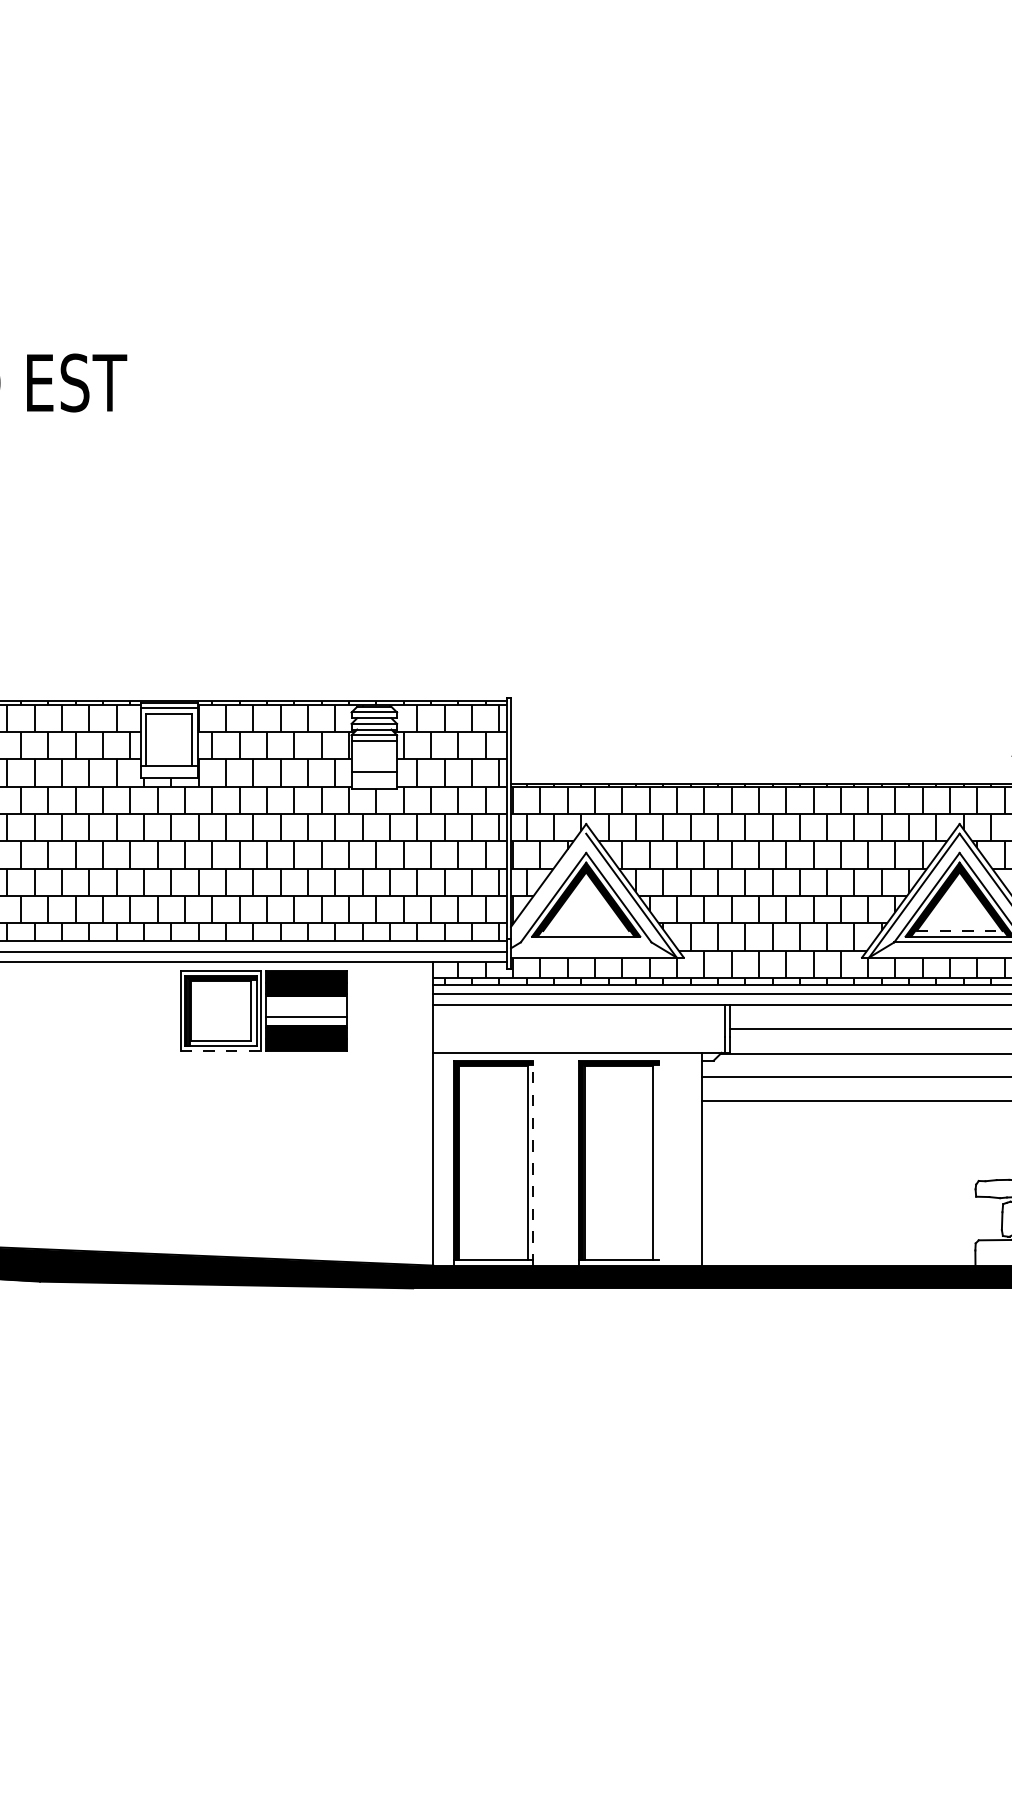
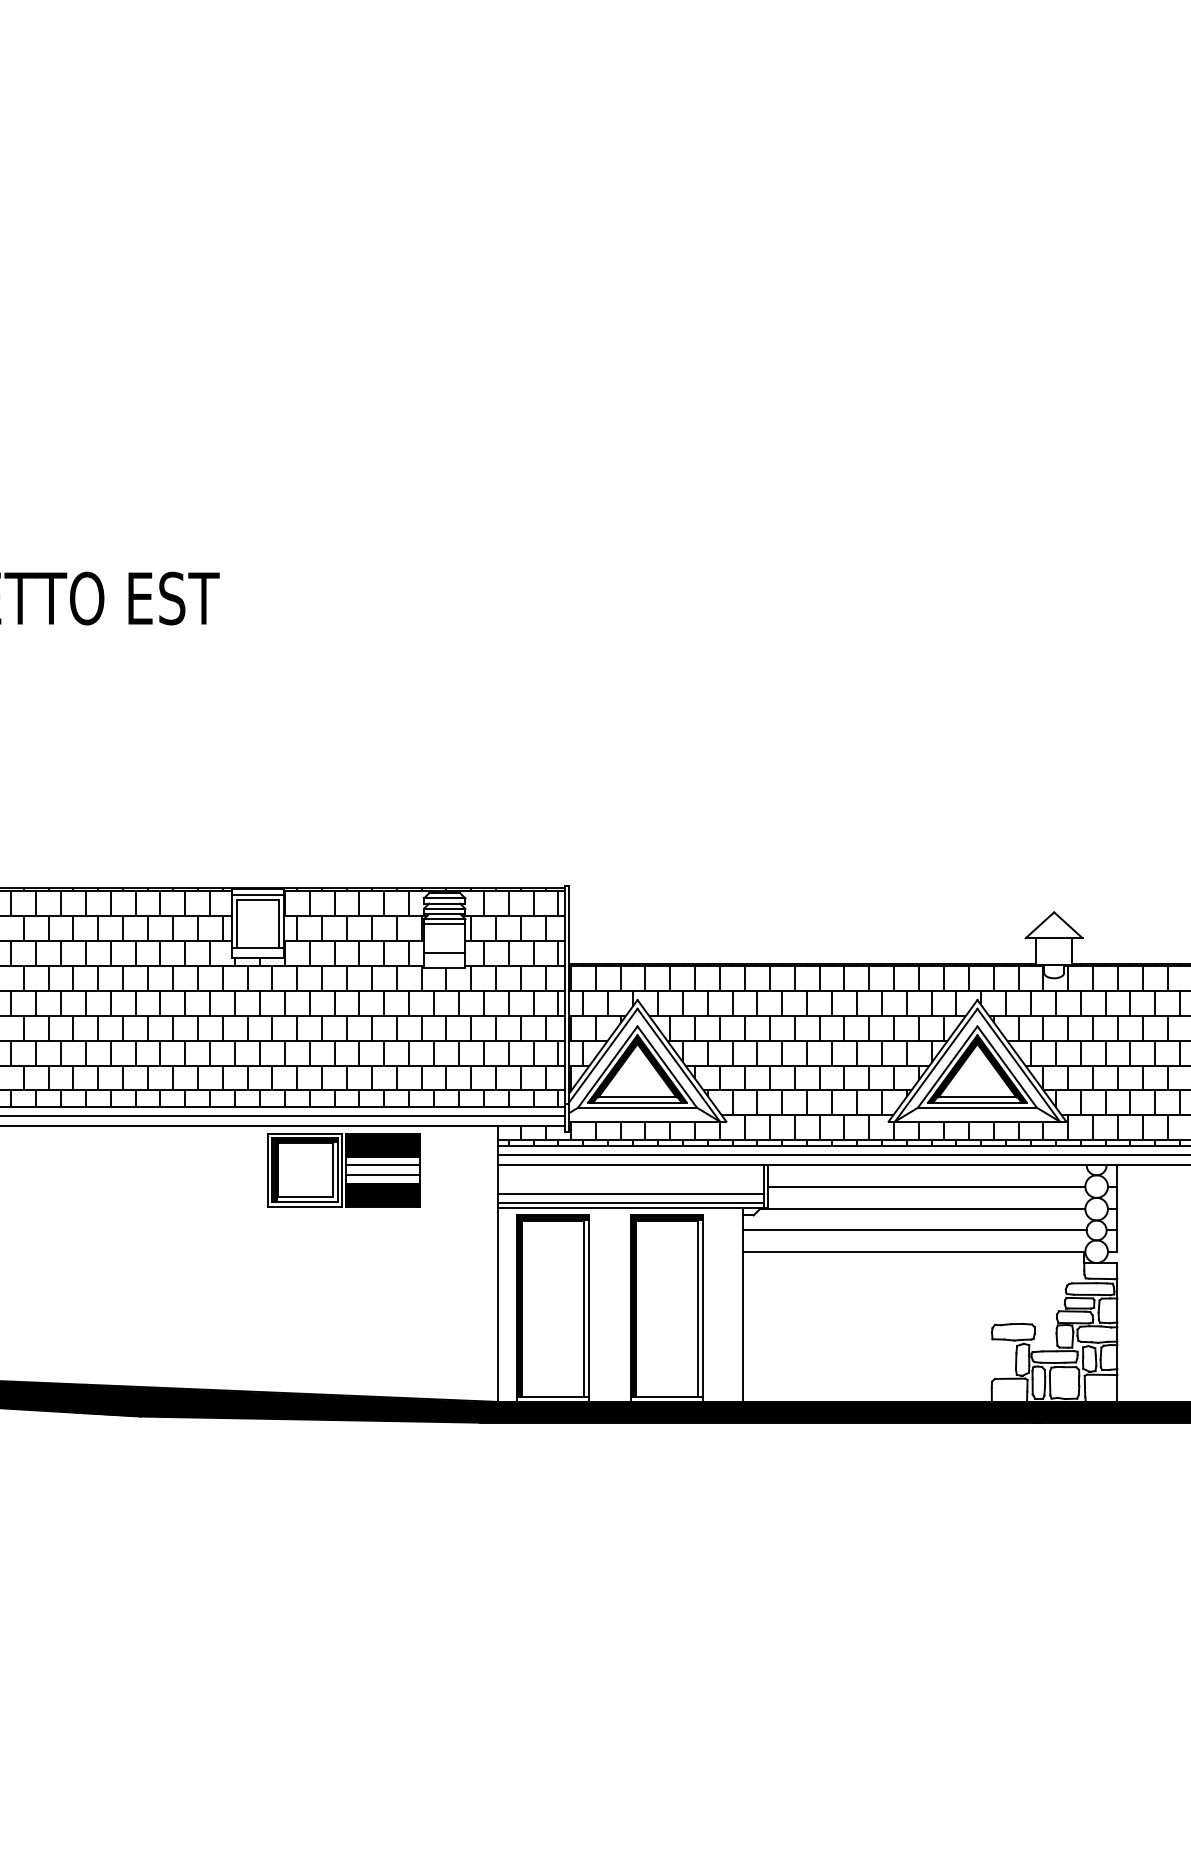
line: (548, 884) -> (603, 1055), added
line: (586, 931) -> (637, 1097), added
line: (959, 931) -> (977, 1097), dashed -> solid
line: (586, 942) -> (637, 1107), added
line: (305, 1005) -> (382, 1165), added
line: (579, 1036) -> (631, 1193), added
line: (579, 1046) -> (631, 1202), added
line: (221, 1050) -> (305, 1206), dashed -> solid
line: (533, 1162) -> (589, 1308), dashed -> solid
line: (658, 1162) -> (703, 1308), added

